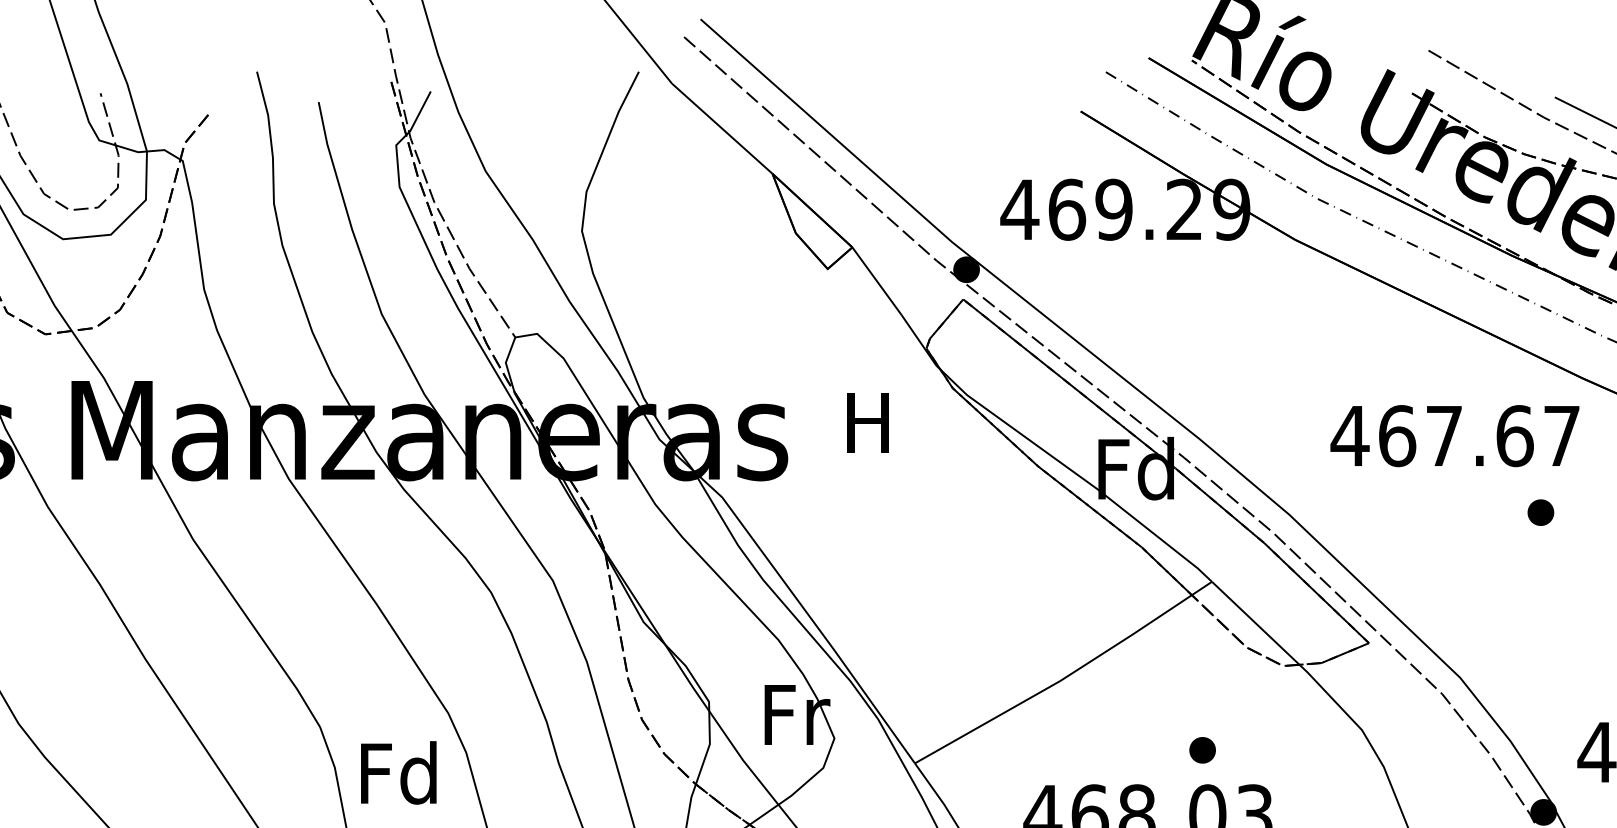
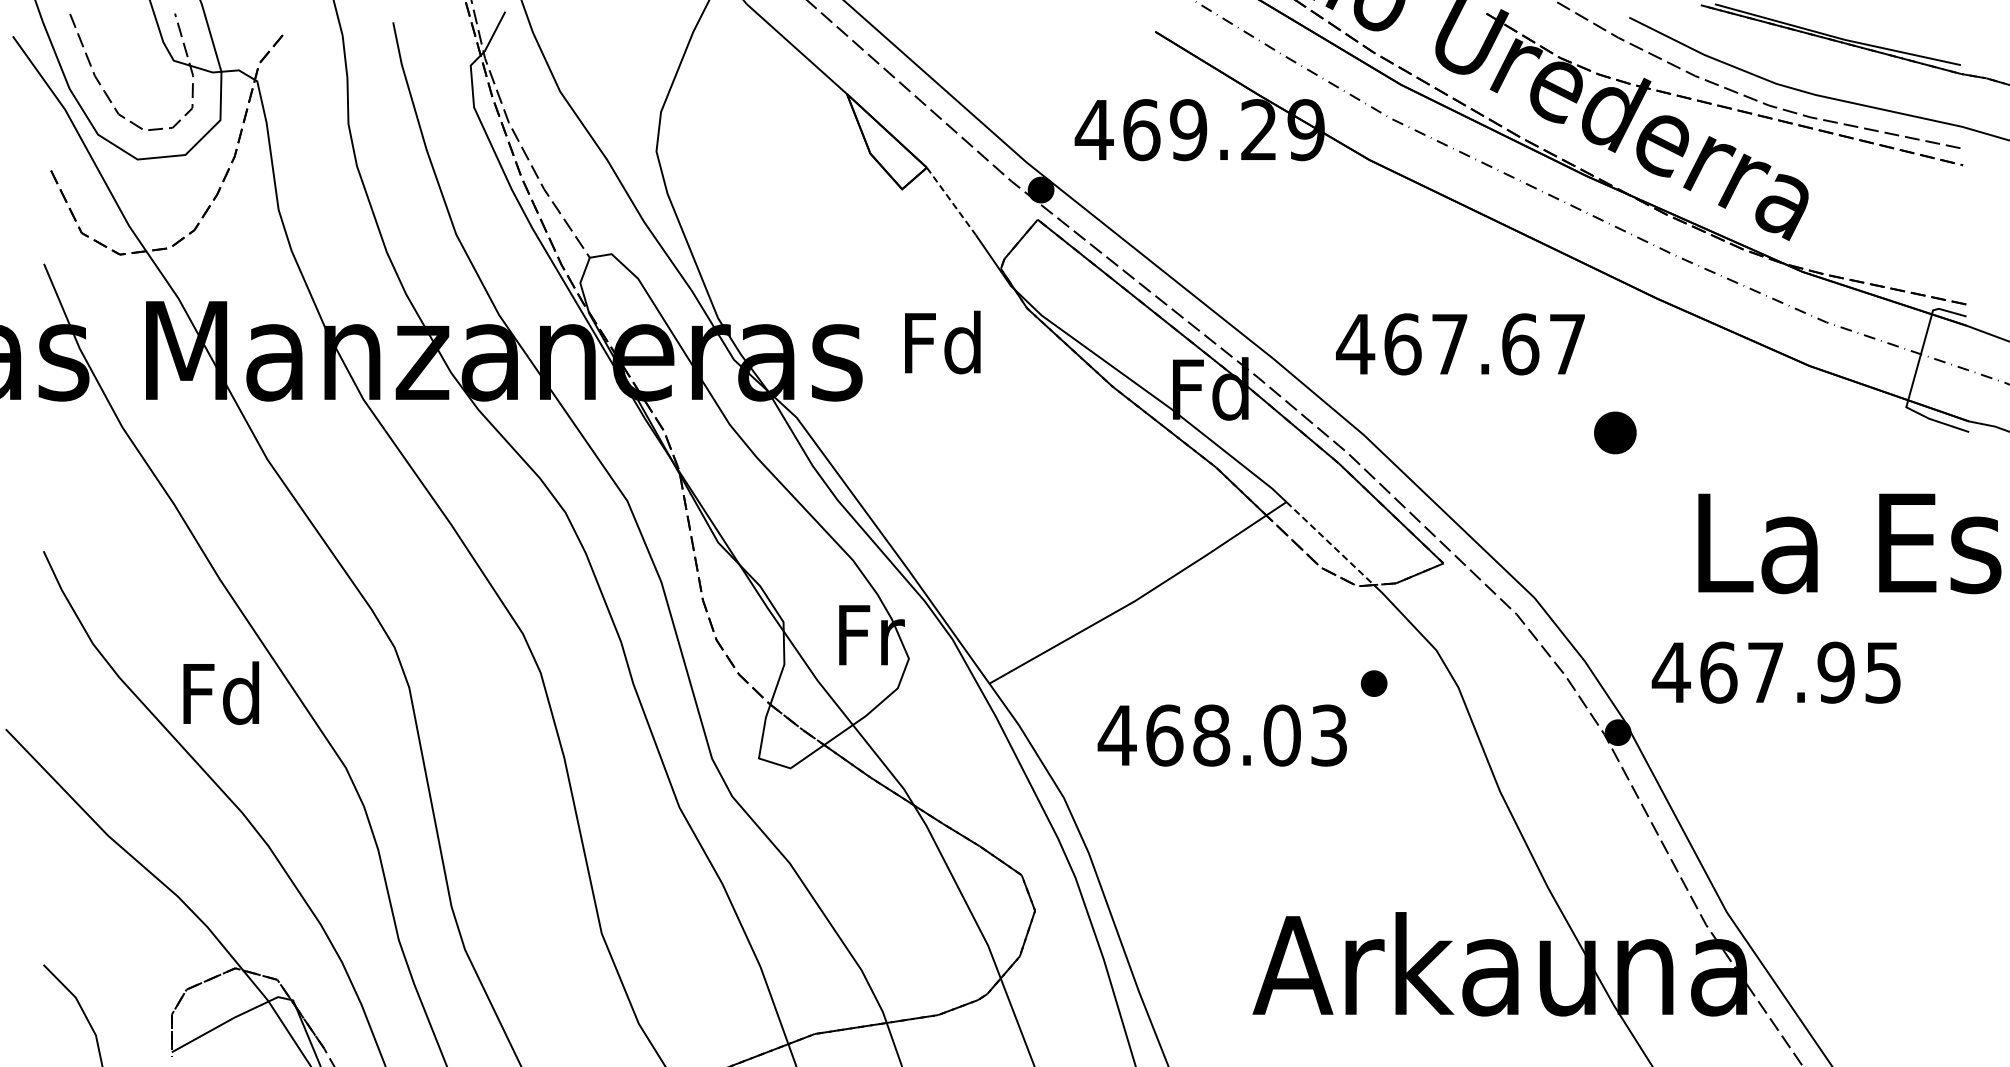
line: (877, 281) -> (951, 201), solid -> dashed
text: (868, 422) -> (942, 342), H -> Fd
text: (1455, 436) -> (1460, 344), moved
part: (1541, 512) -> (1615, 432), size x1.6
line: (1256, 623) -> (1330, 543), solid -> dashed
part: (1202, 750) -> (1373, 683), moved
text: (399, 772) -> (221, 692), moved

